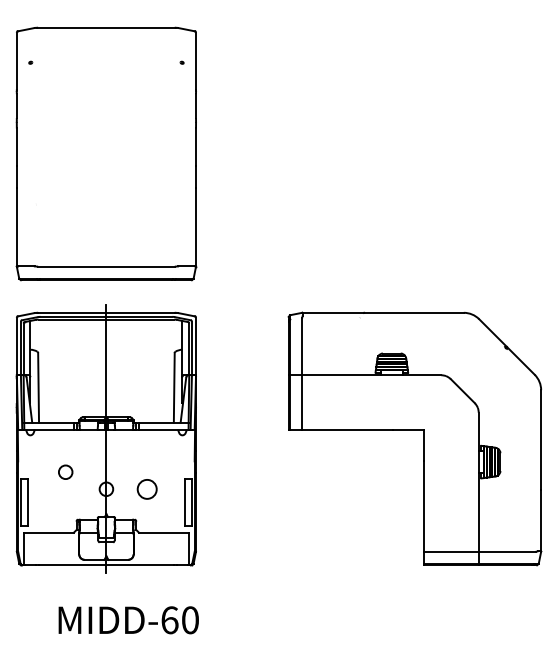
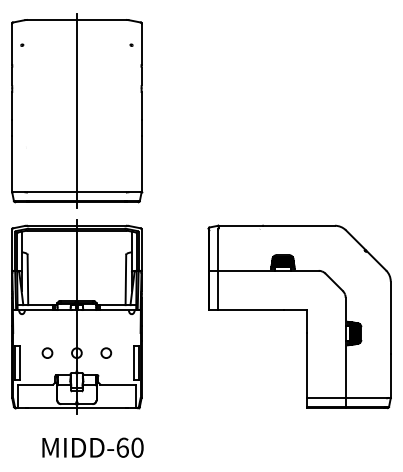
line: (106, 153) -> (76, 110), added
circle: (65, 471) -> (47, 352), moved
circle: (146, 488) -> (105, 352), size x0.71

